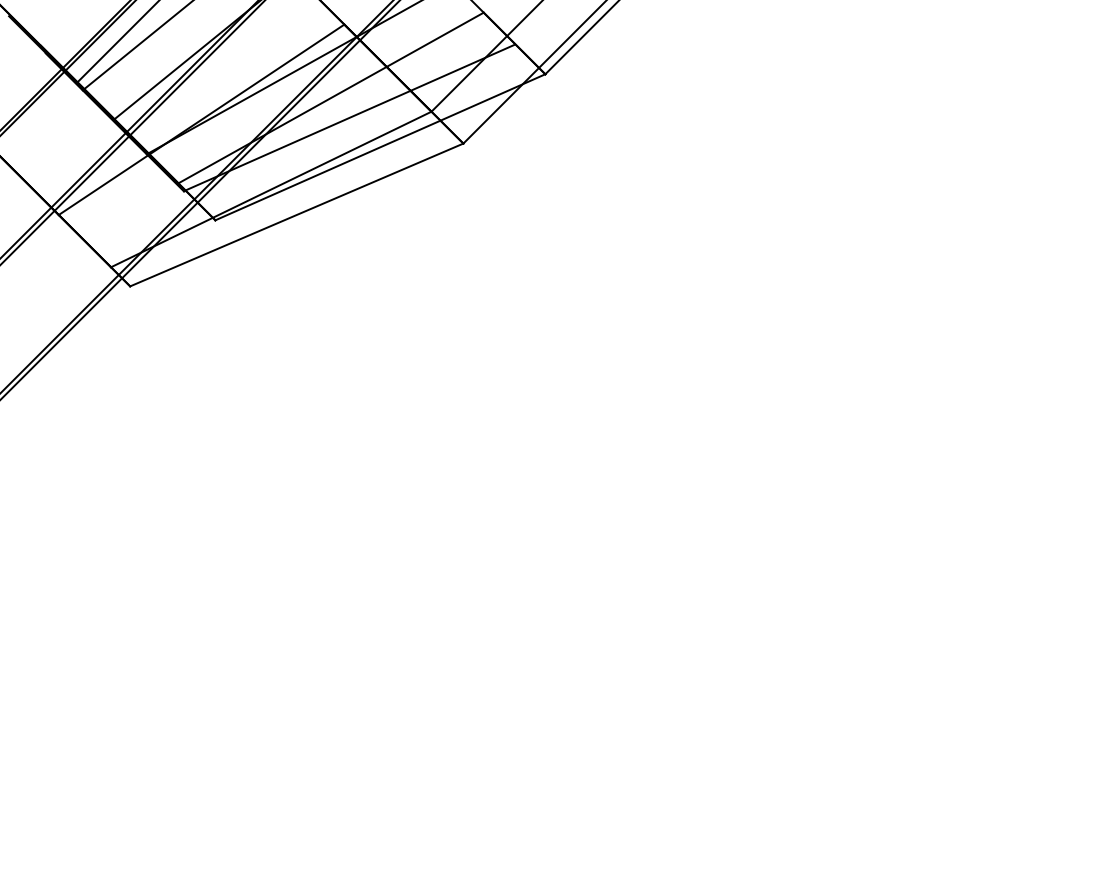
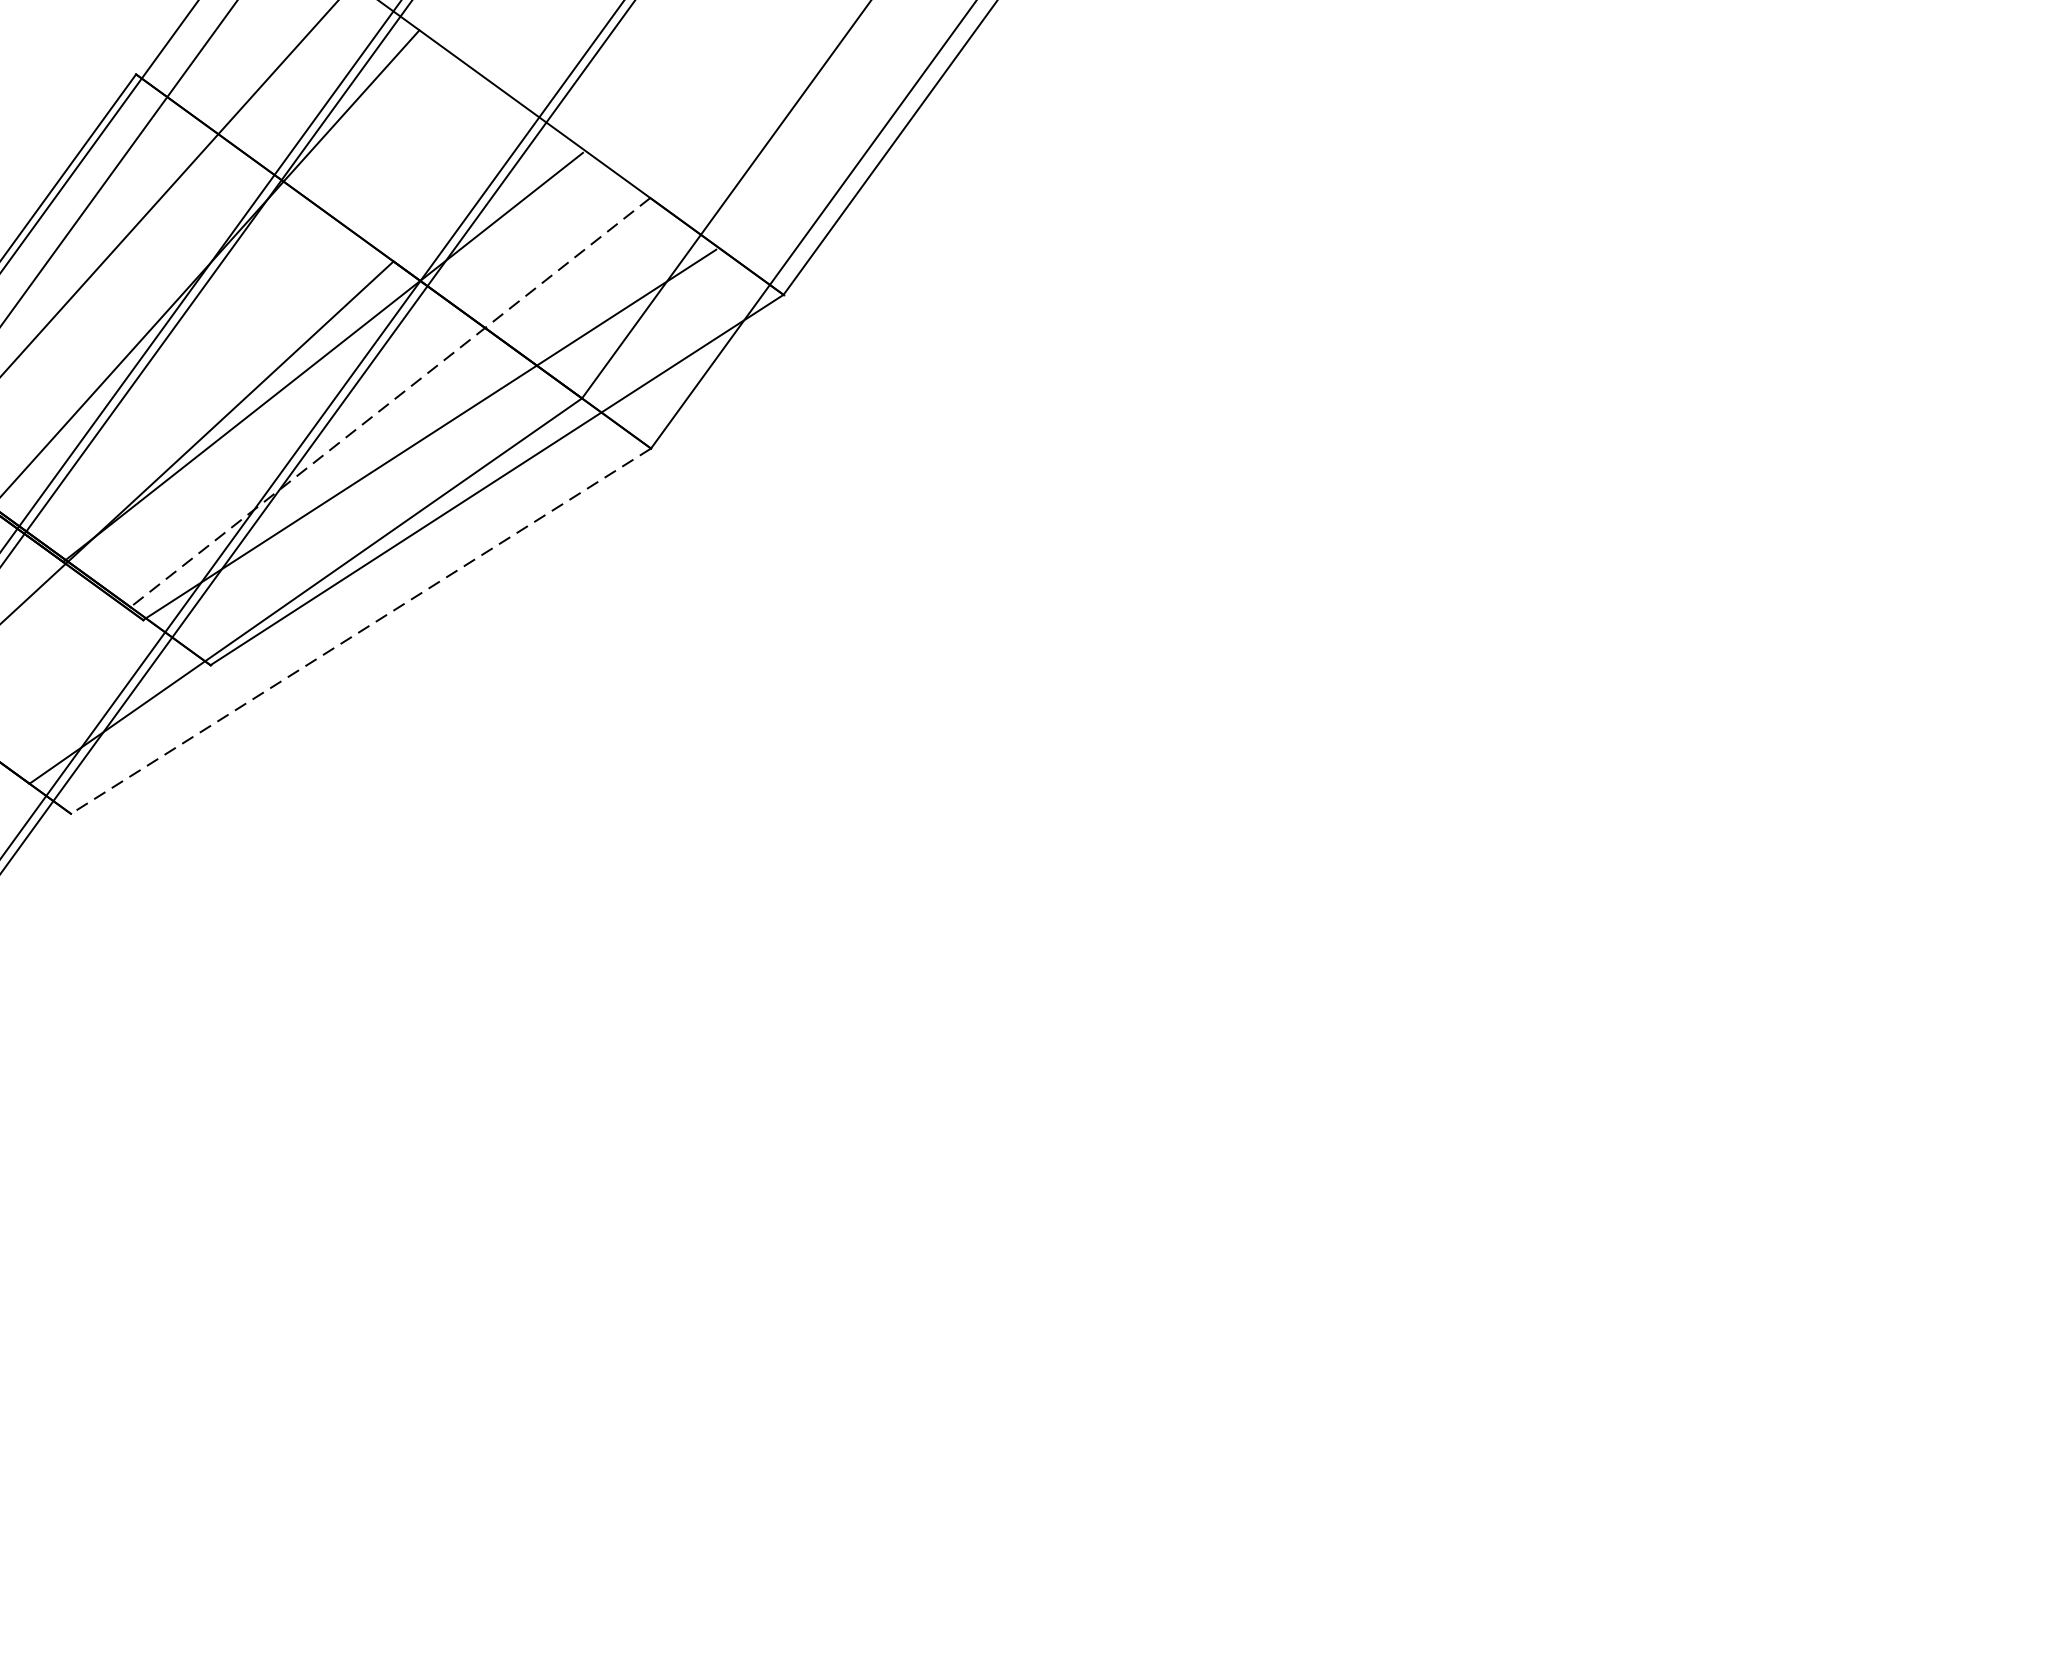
line: (331, 98) -> (391, 403), solid -> dashed
line: (296, 215) -> (360, 632), solid -> dashed

